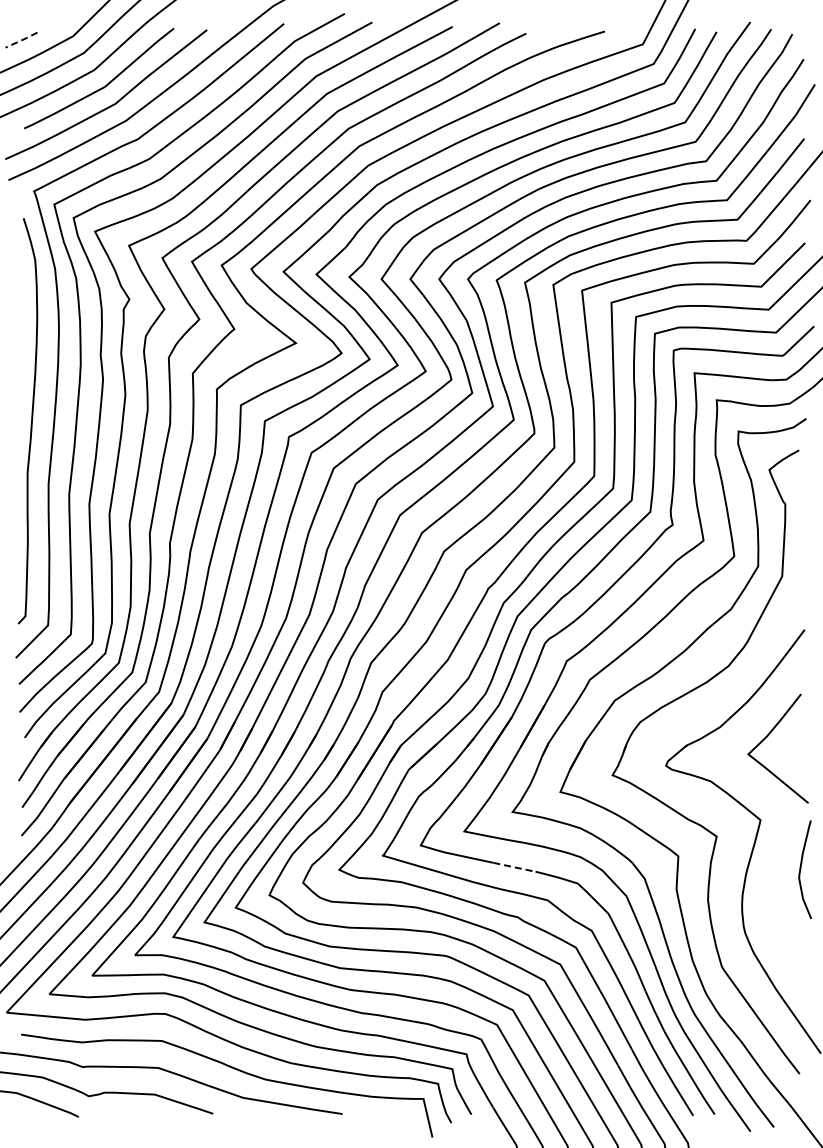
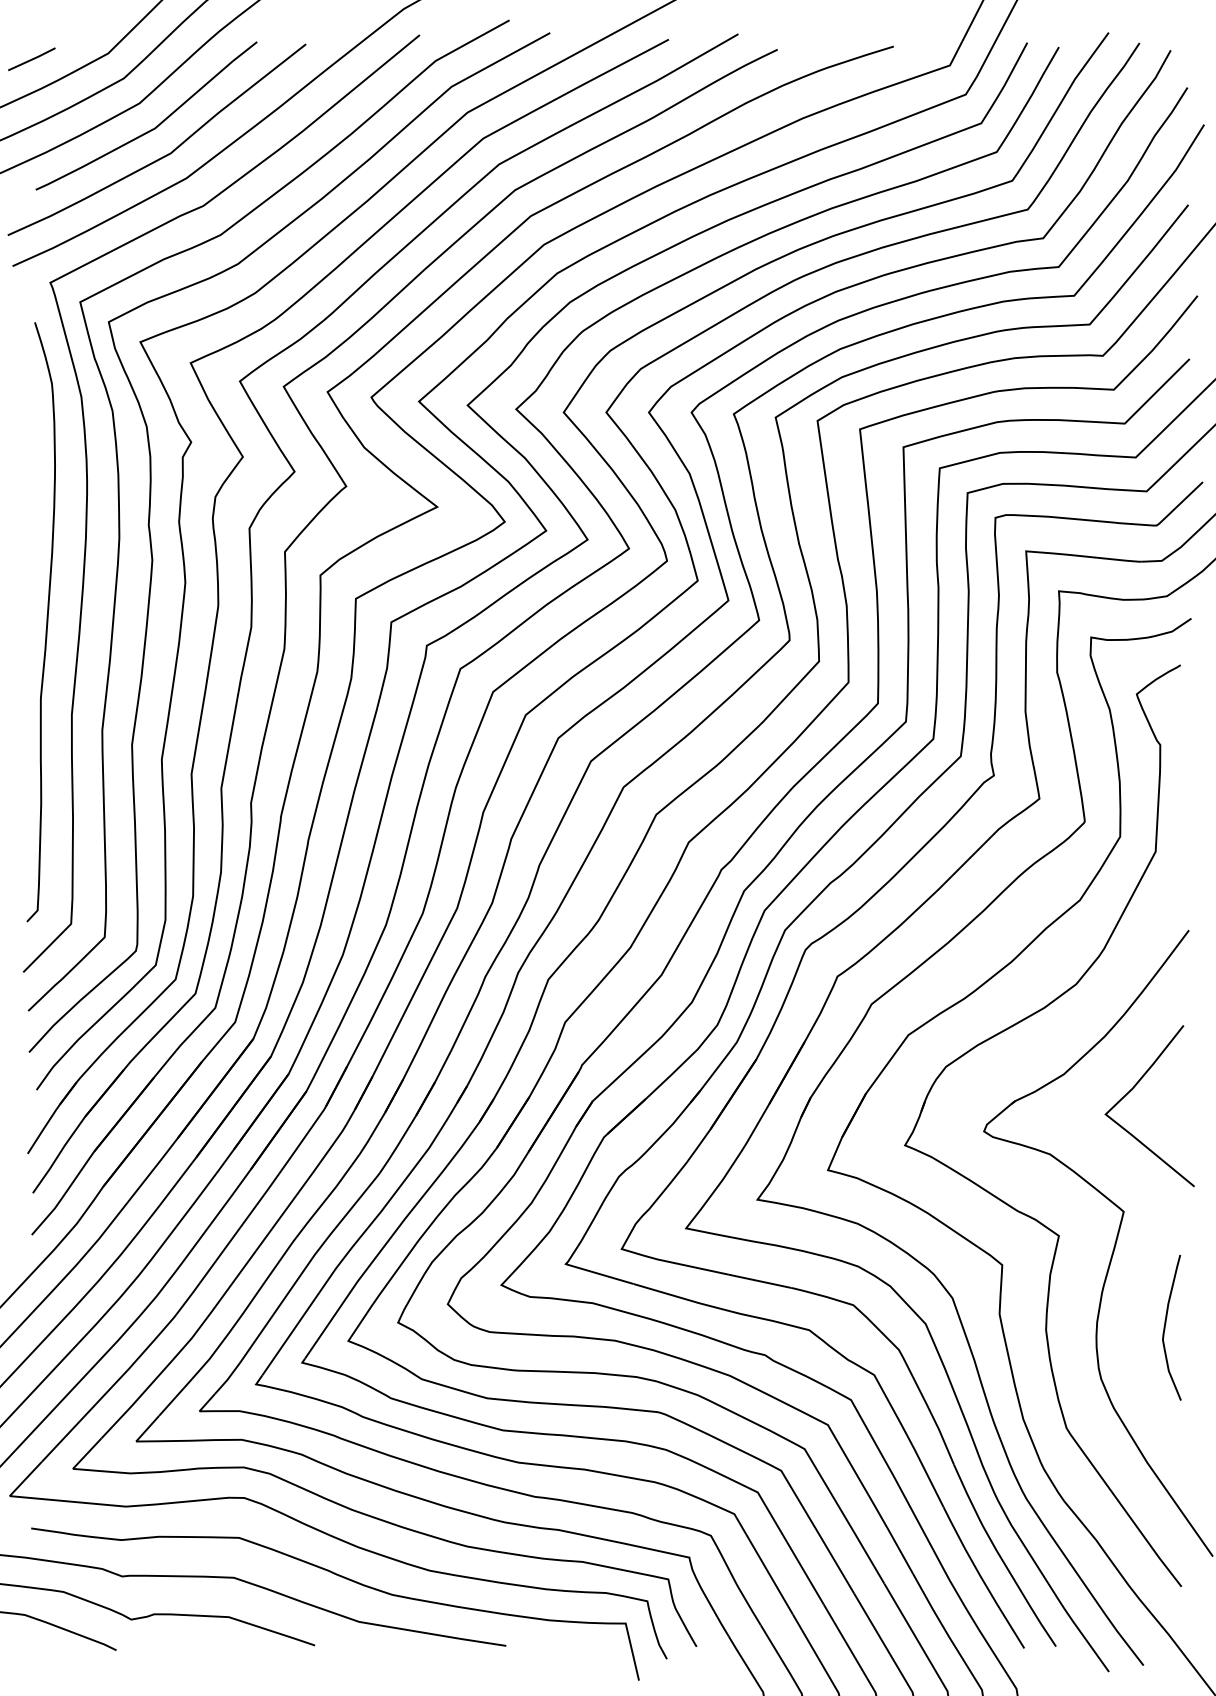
line: (21, 40) -> (31, 59), dashed -> solid
line: (513, 867) -> (758, 1281), dashed -> solid
curve: (801, 869) -> (1166, 1327), moved

